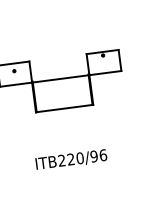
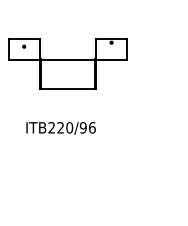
text: (70, 160) -> (60, 128), moved

